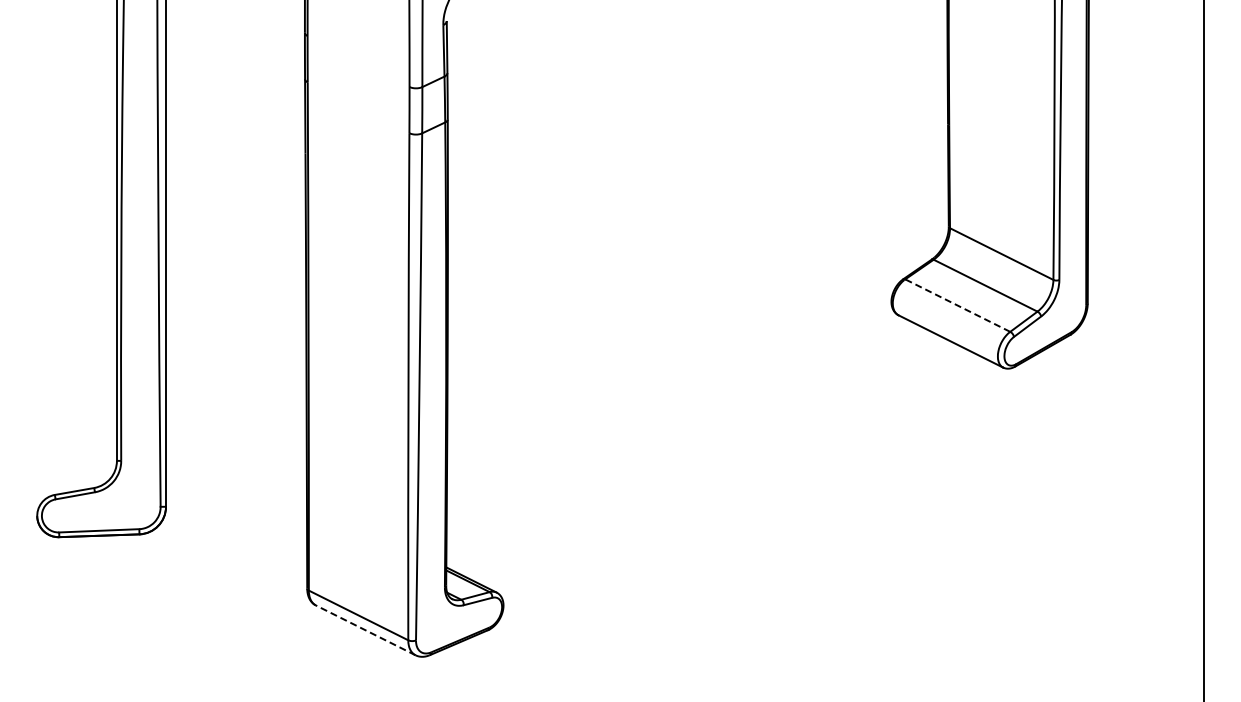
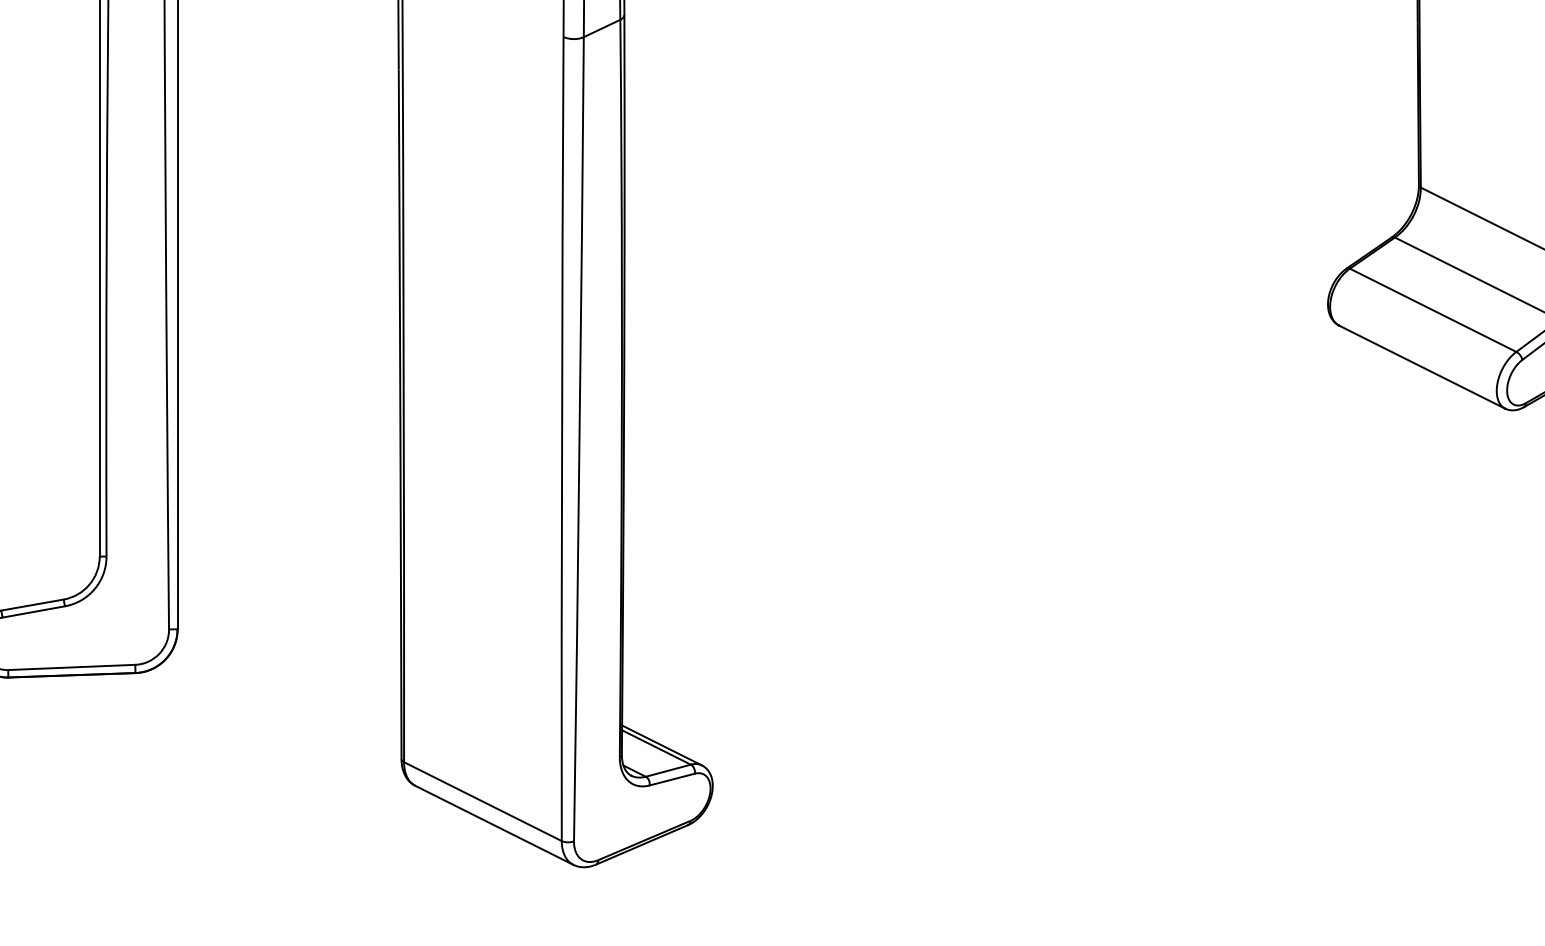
line: (957, 305) -> (1432, 310), dashed -> solid
line: (365, 630) -> (493, 825), dashed -> solid

